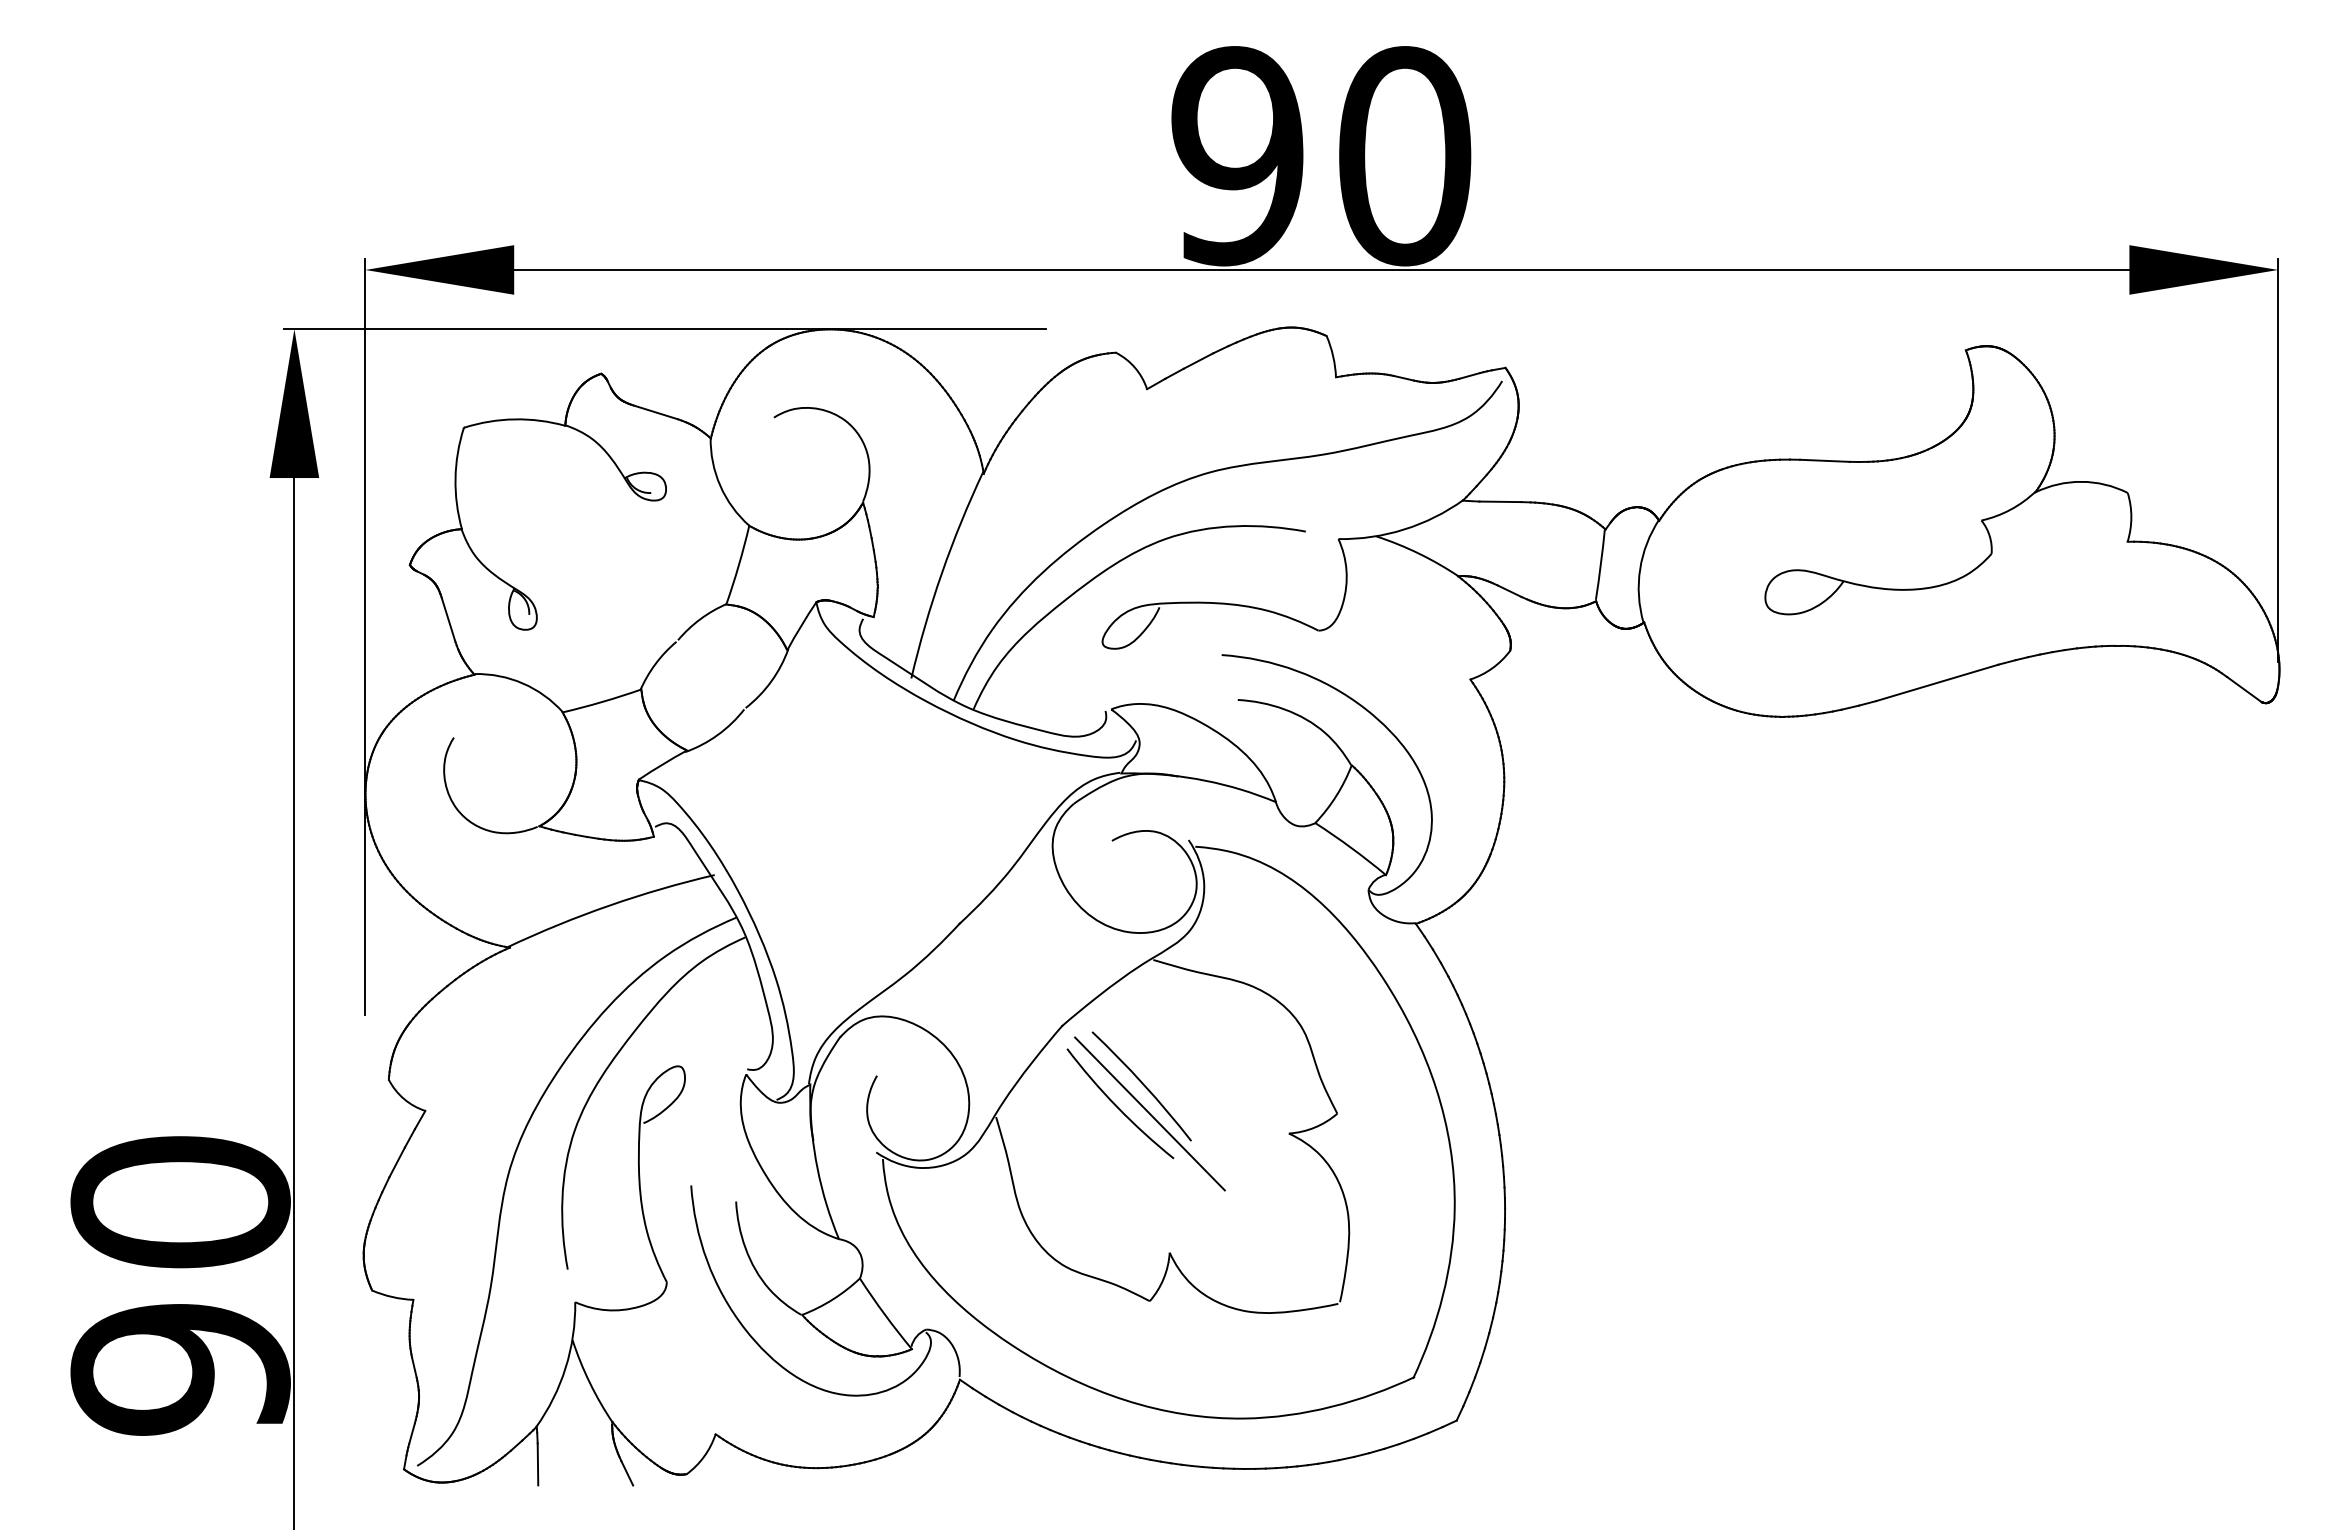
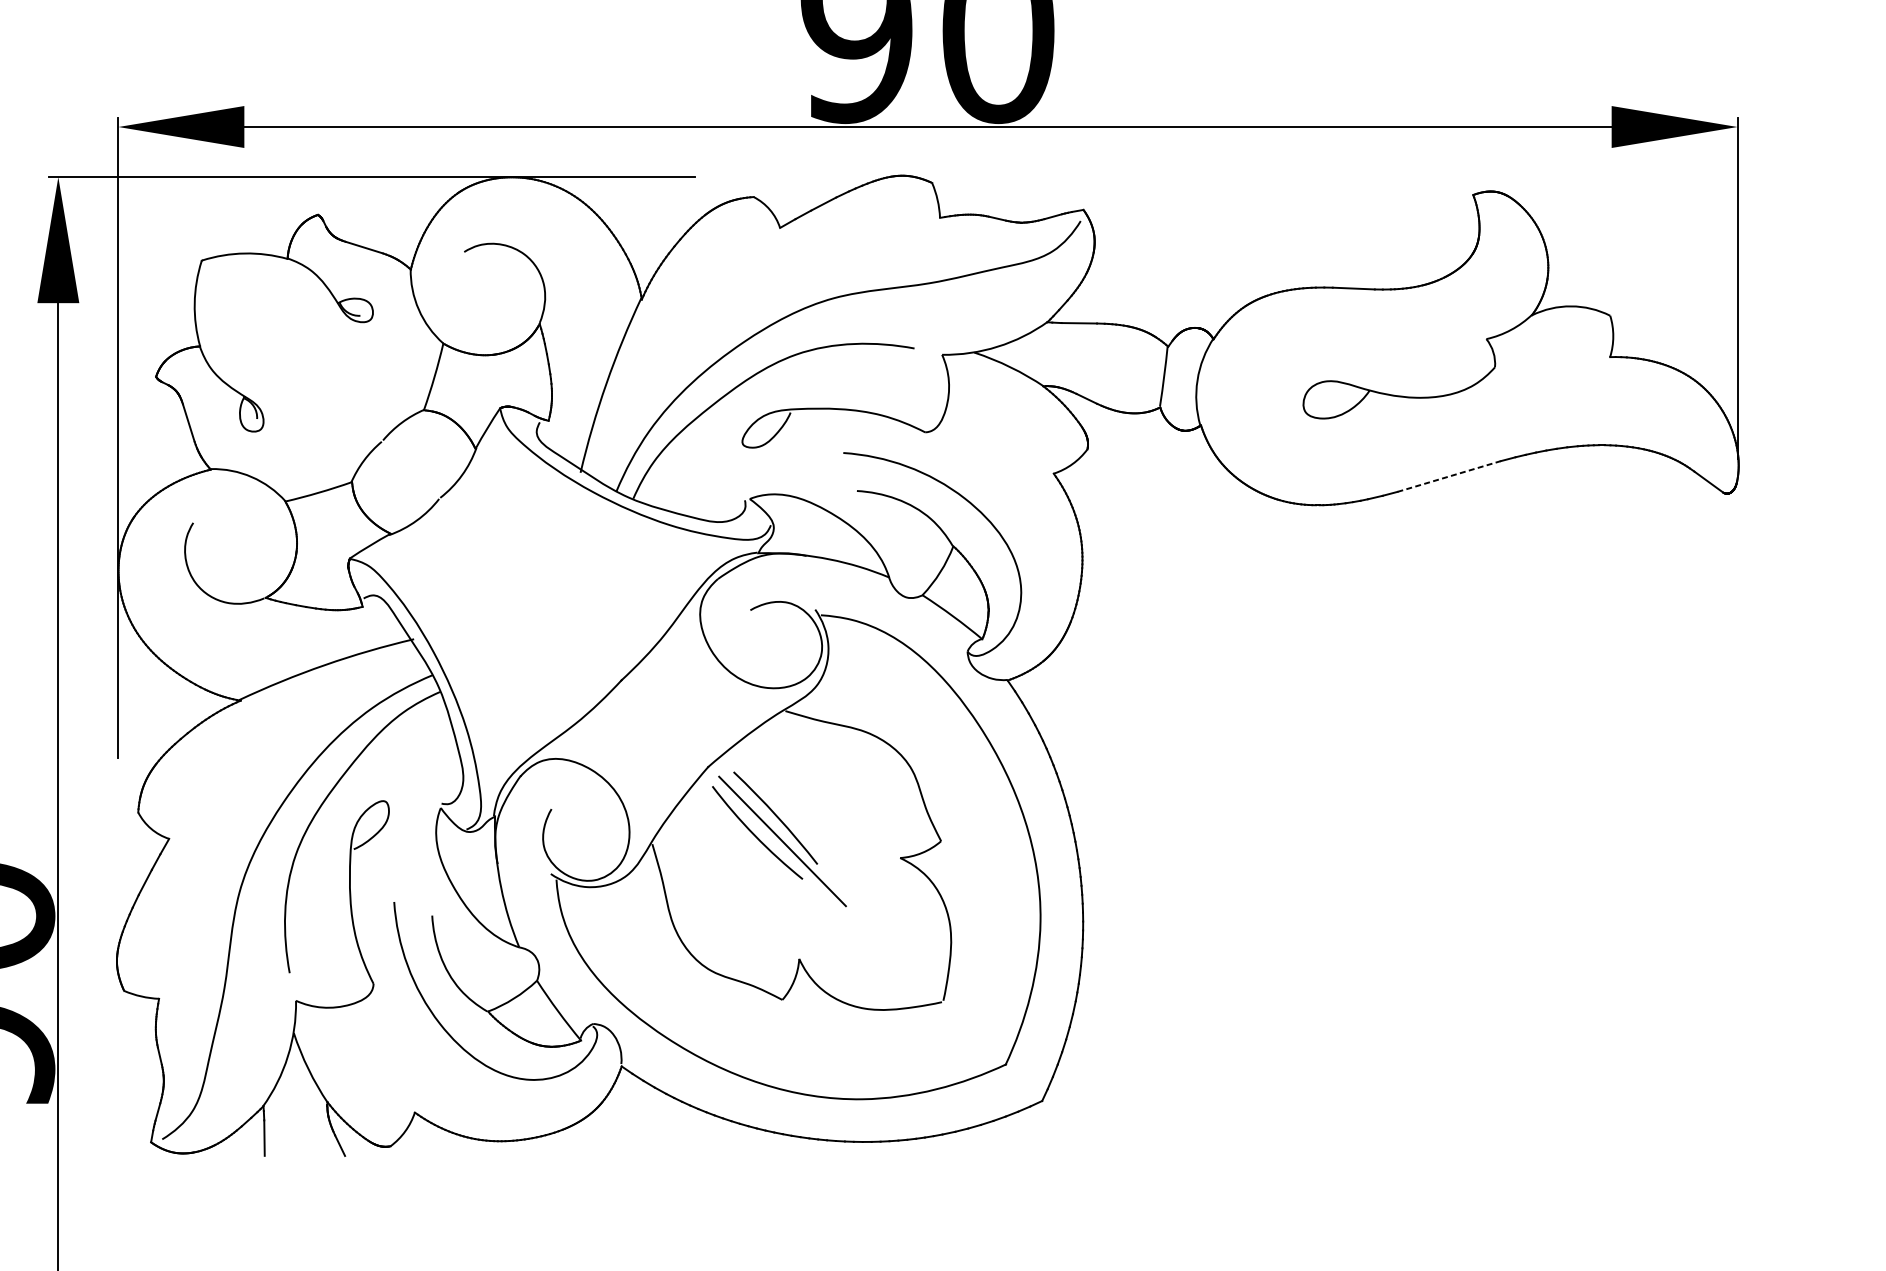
line: (1937, 682) -> (1449, 476), solid -> dashed

